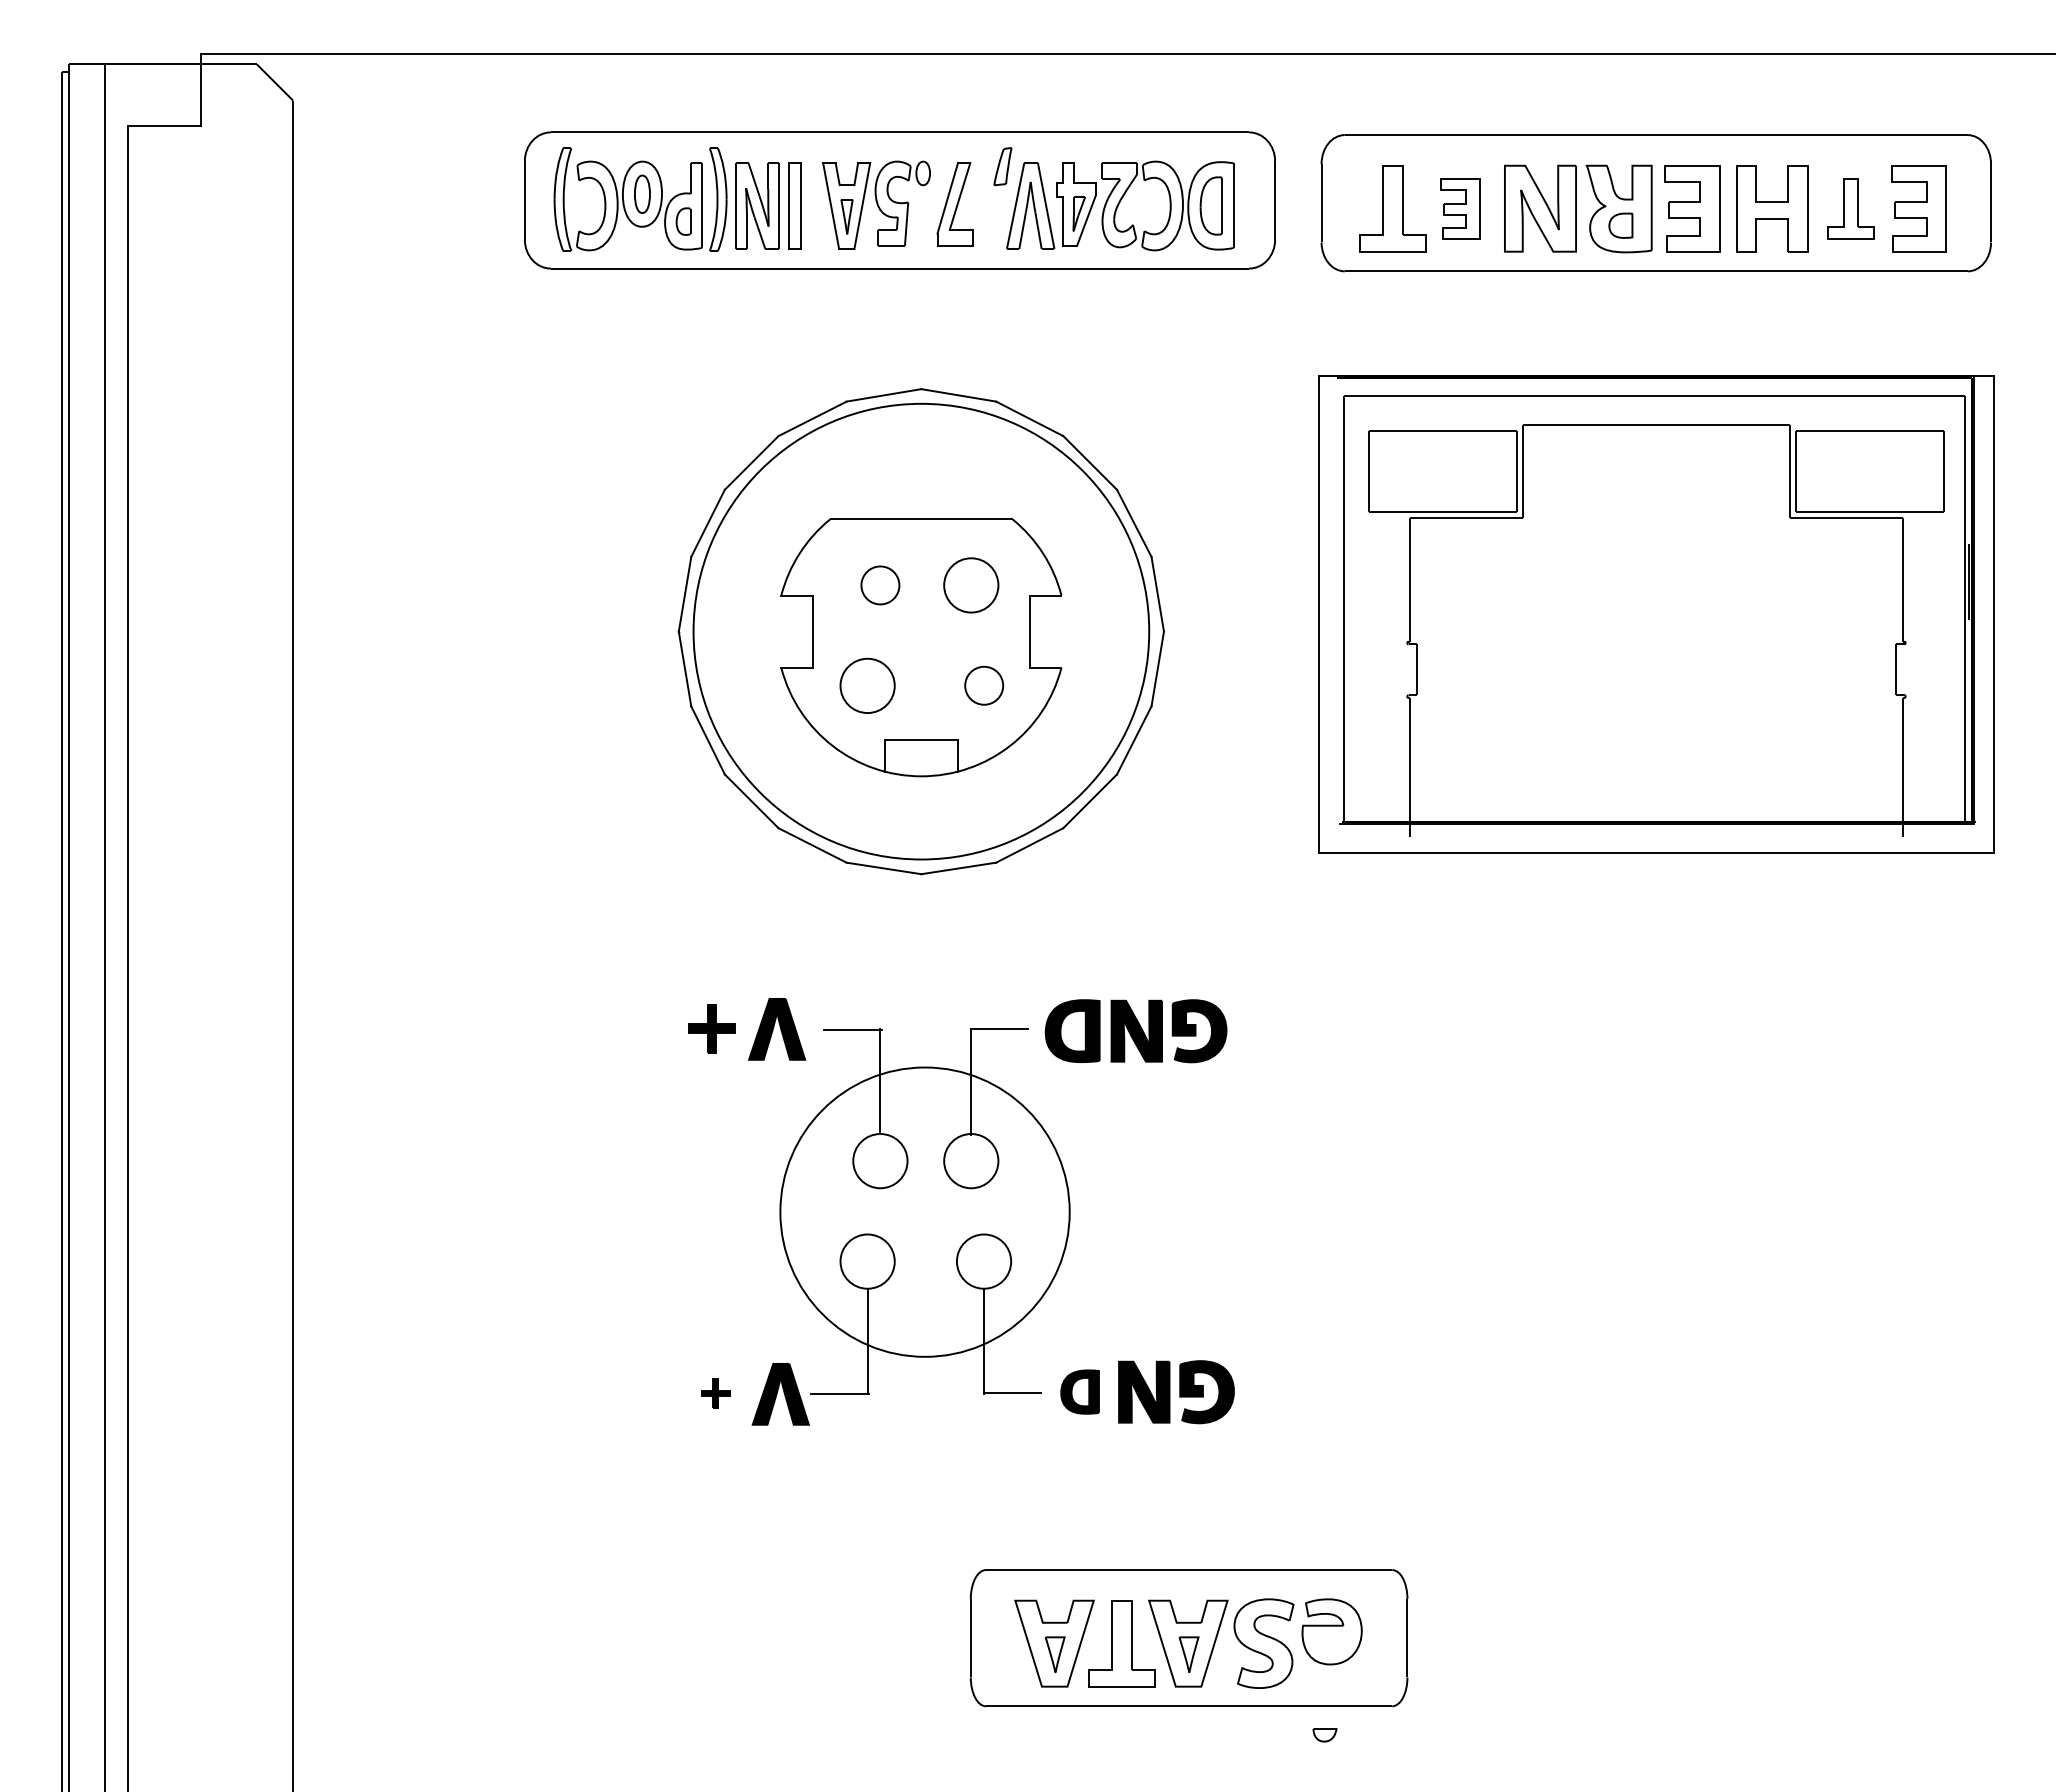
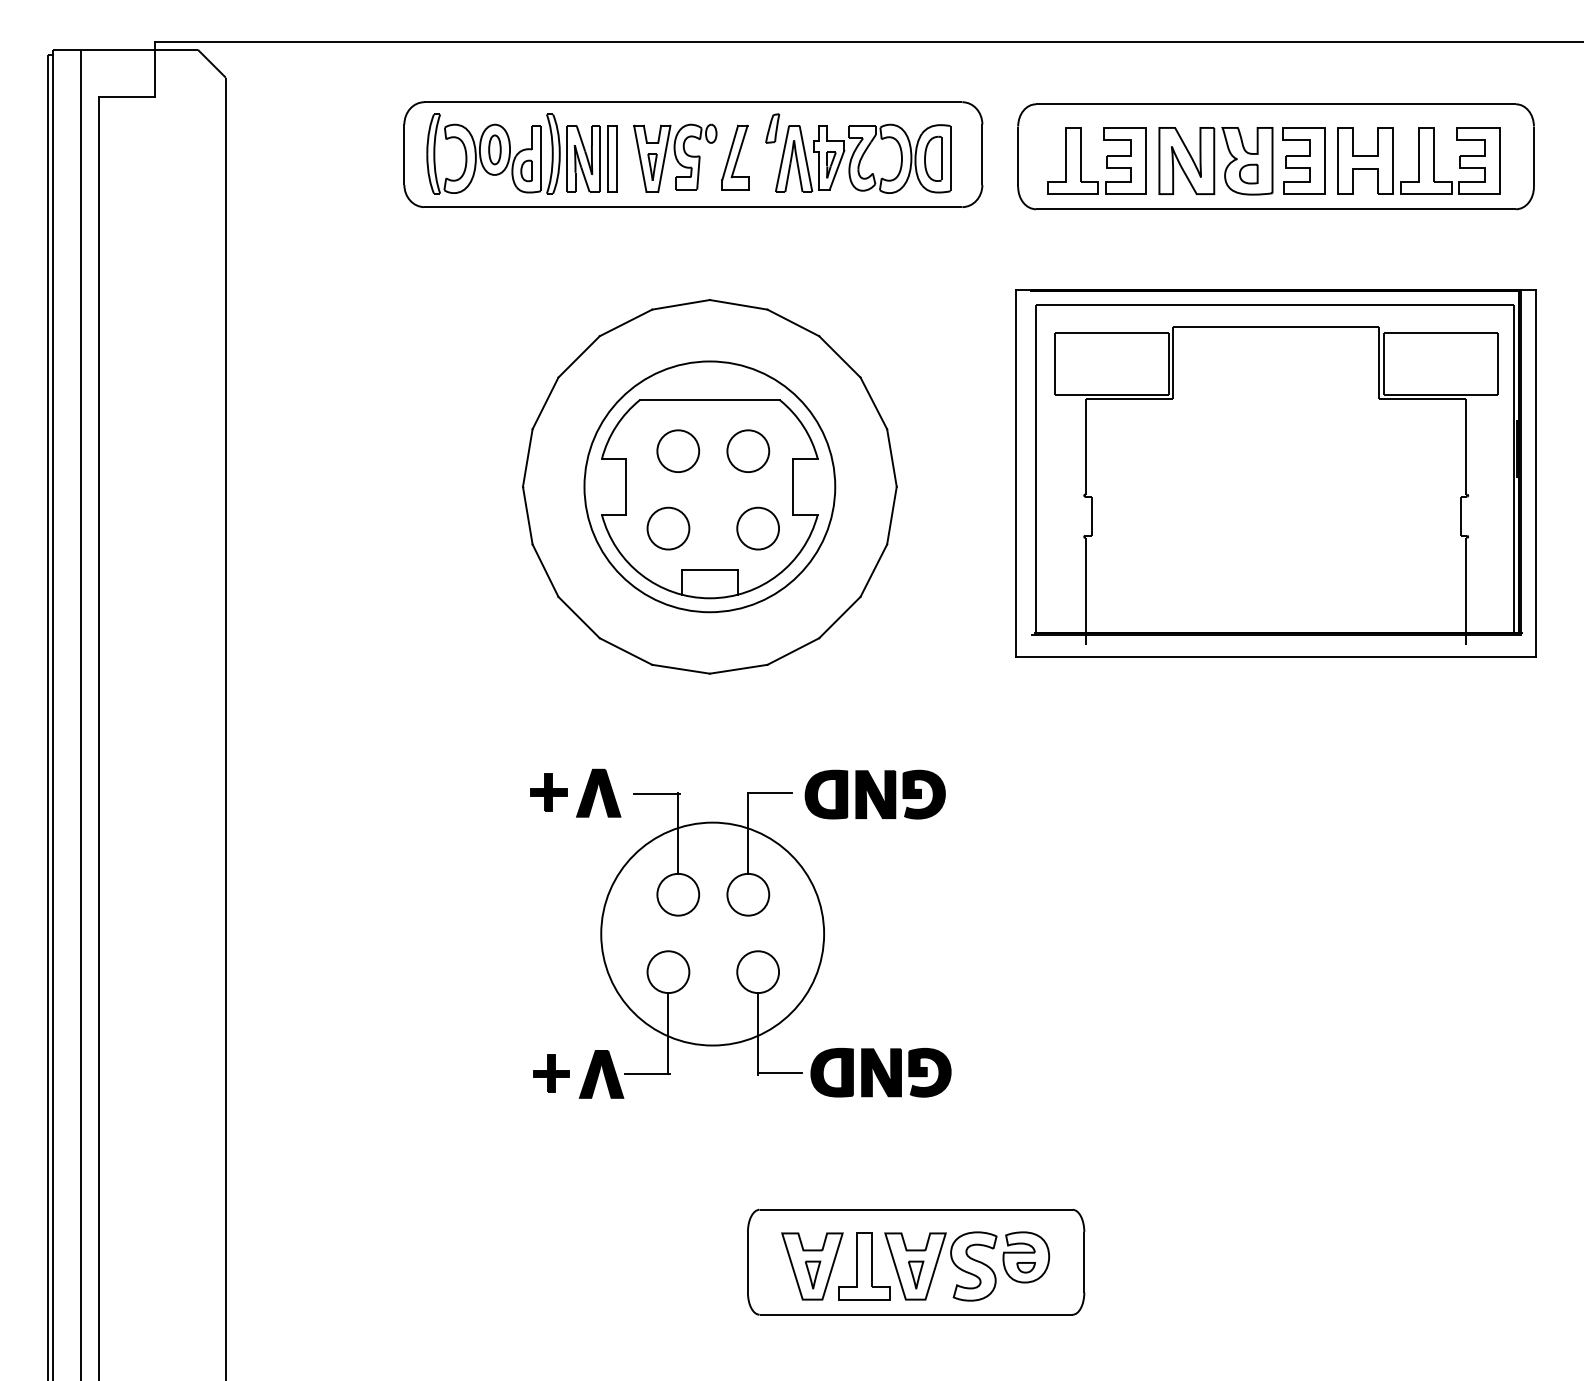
part: (1460, 208) -> (1125, 160), size x1.43
part: (1850, 208) -> (1425, 160), size x1.43
part: (880, 585) -> (678, 451), size x1.43
circle: (921, 631) -> (709, 486), size x0.71
part: (984, 685) -> (758, 528), size x1.43
part: (1079, 1391) -> (831, 1072), size x1.43
part: (715, 1393) -> (551, 1073), size x1.67
part: (1324, 1735) -> (1025, 1267), moved

